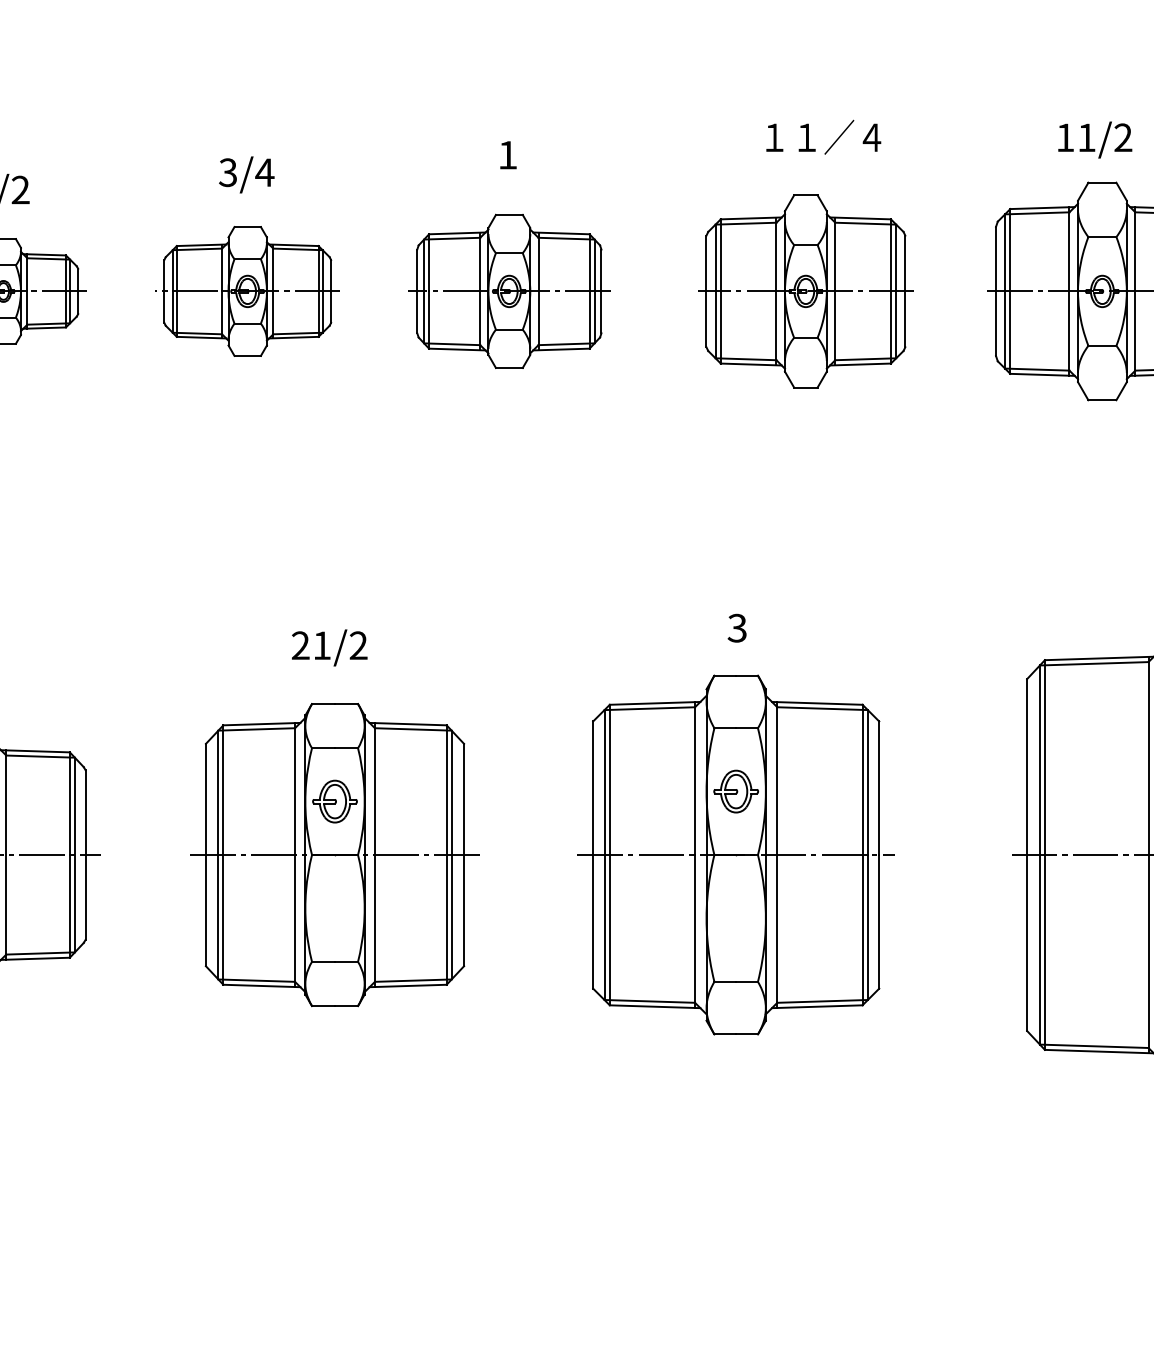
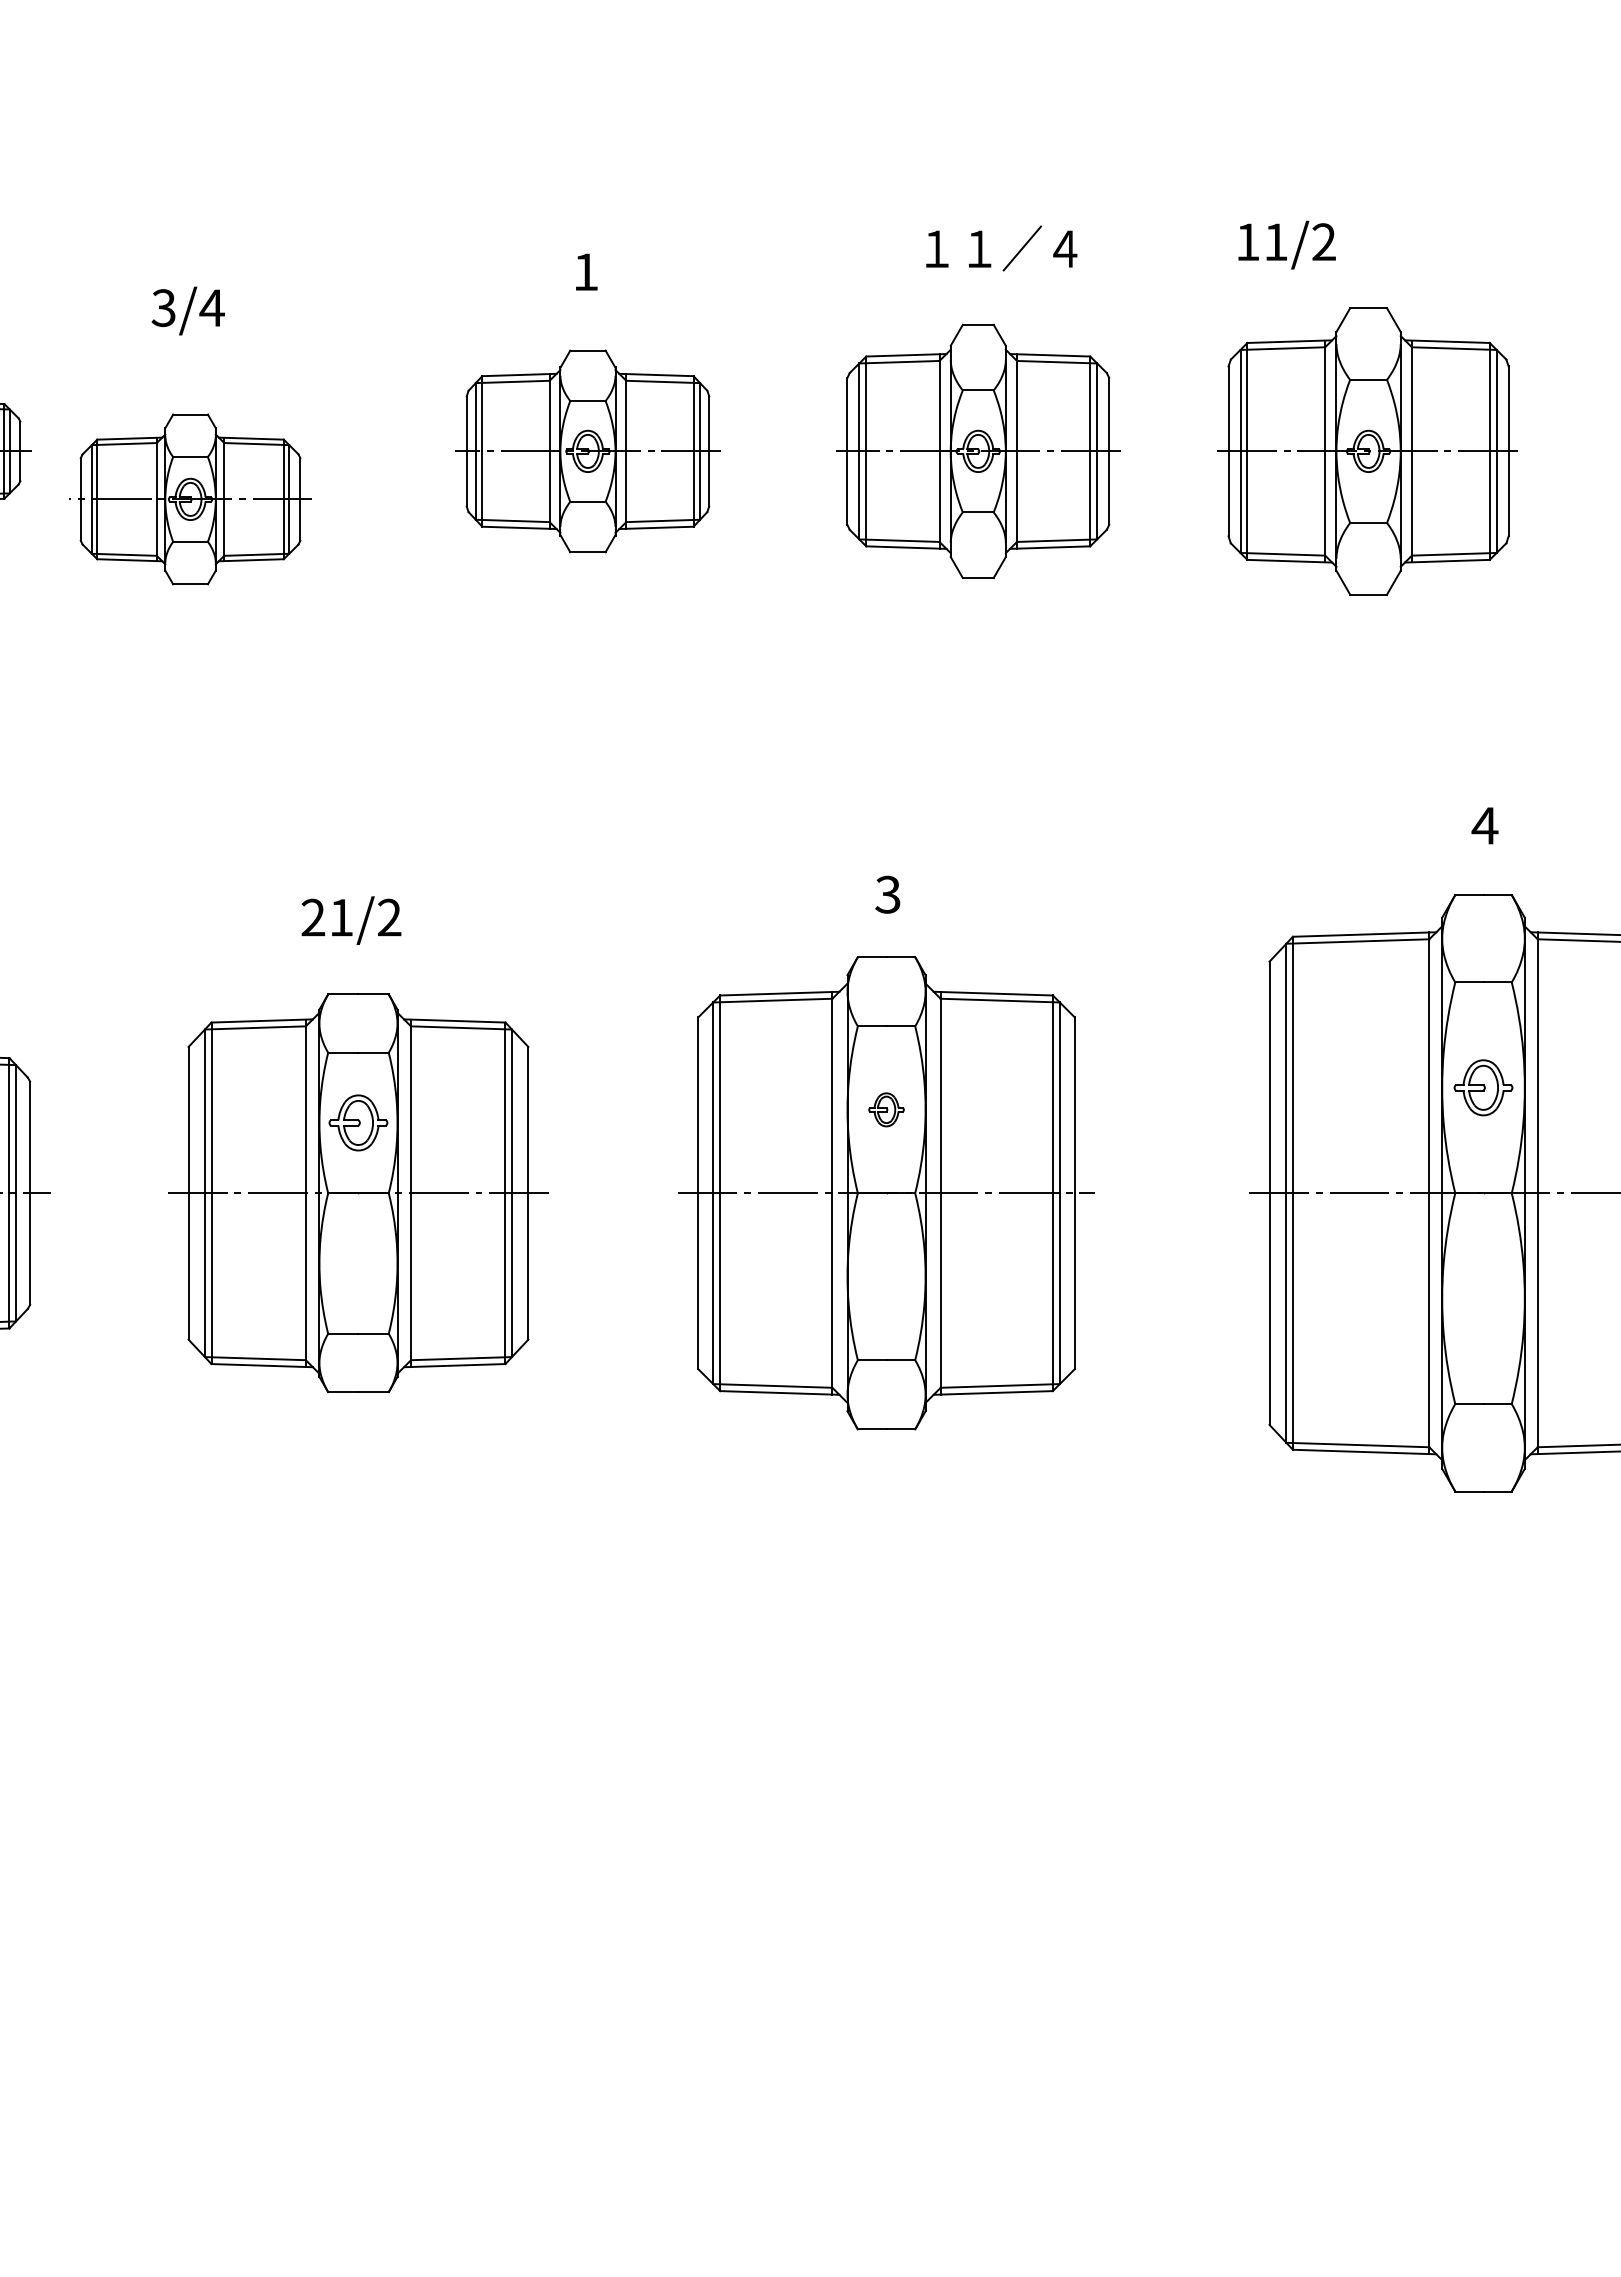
text: (1094, 139) -> (1286, 244), moved
text: (246, 174) -> (187, 310), moved
part: (247, 291) -> (190, 499), moved
part: (736, 791) -> (886, 1109), size x0.6

